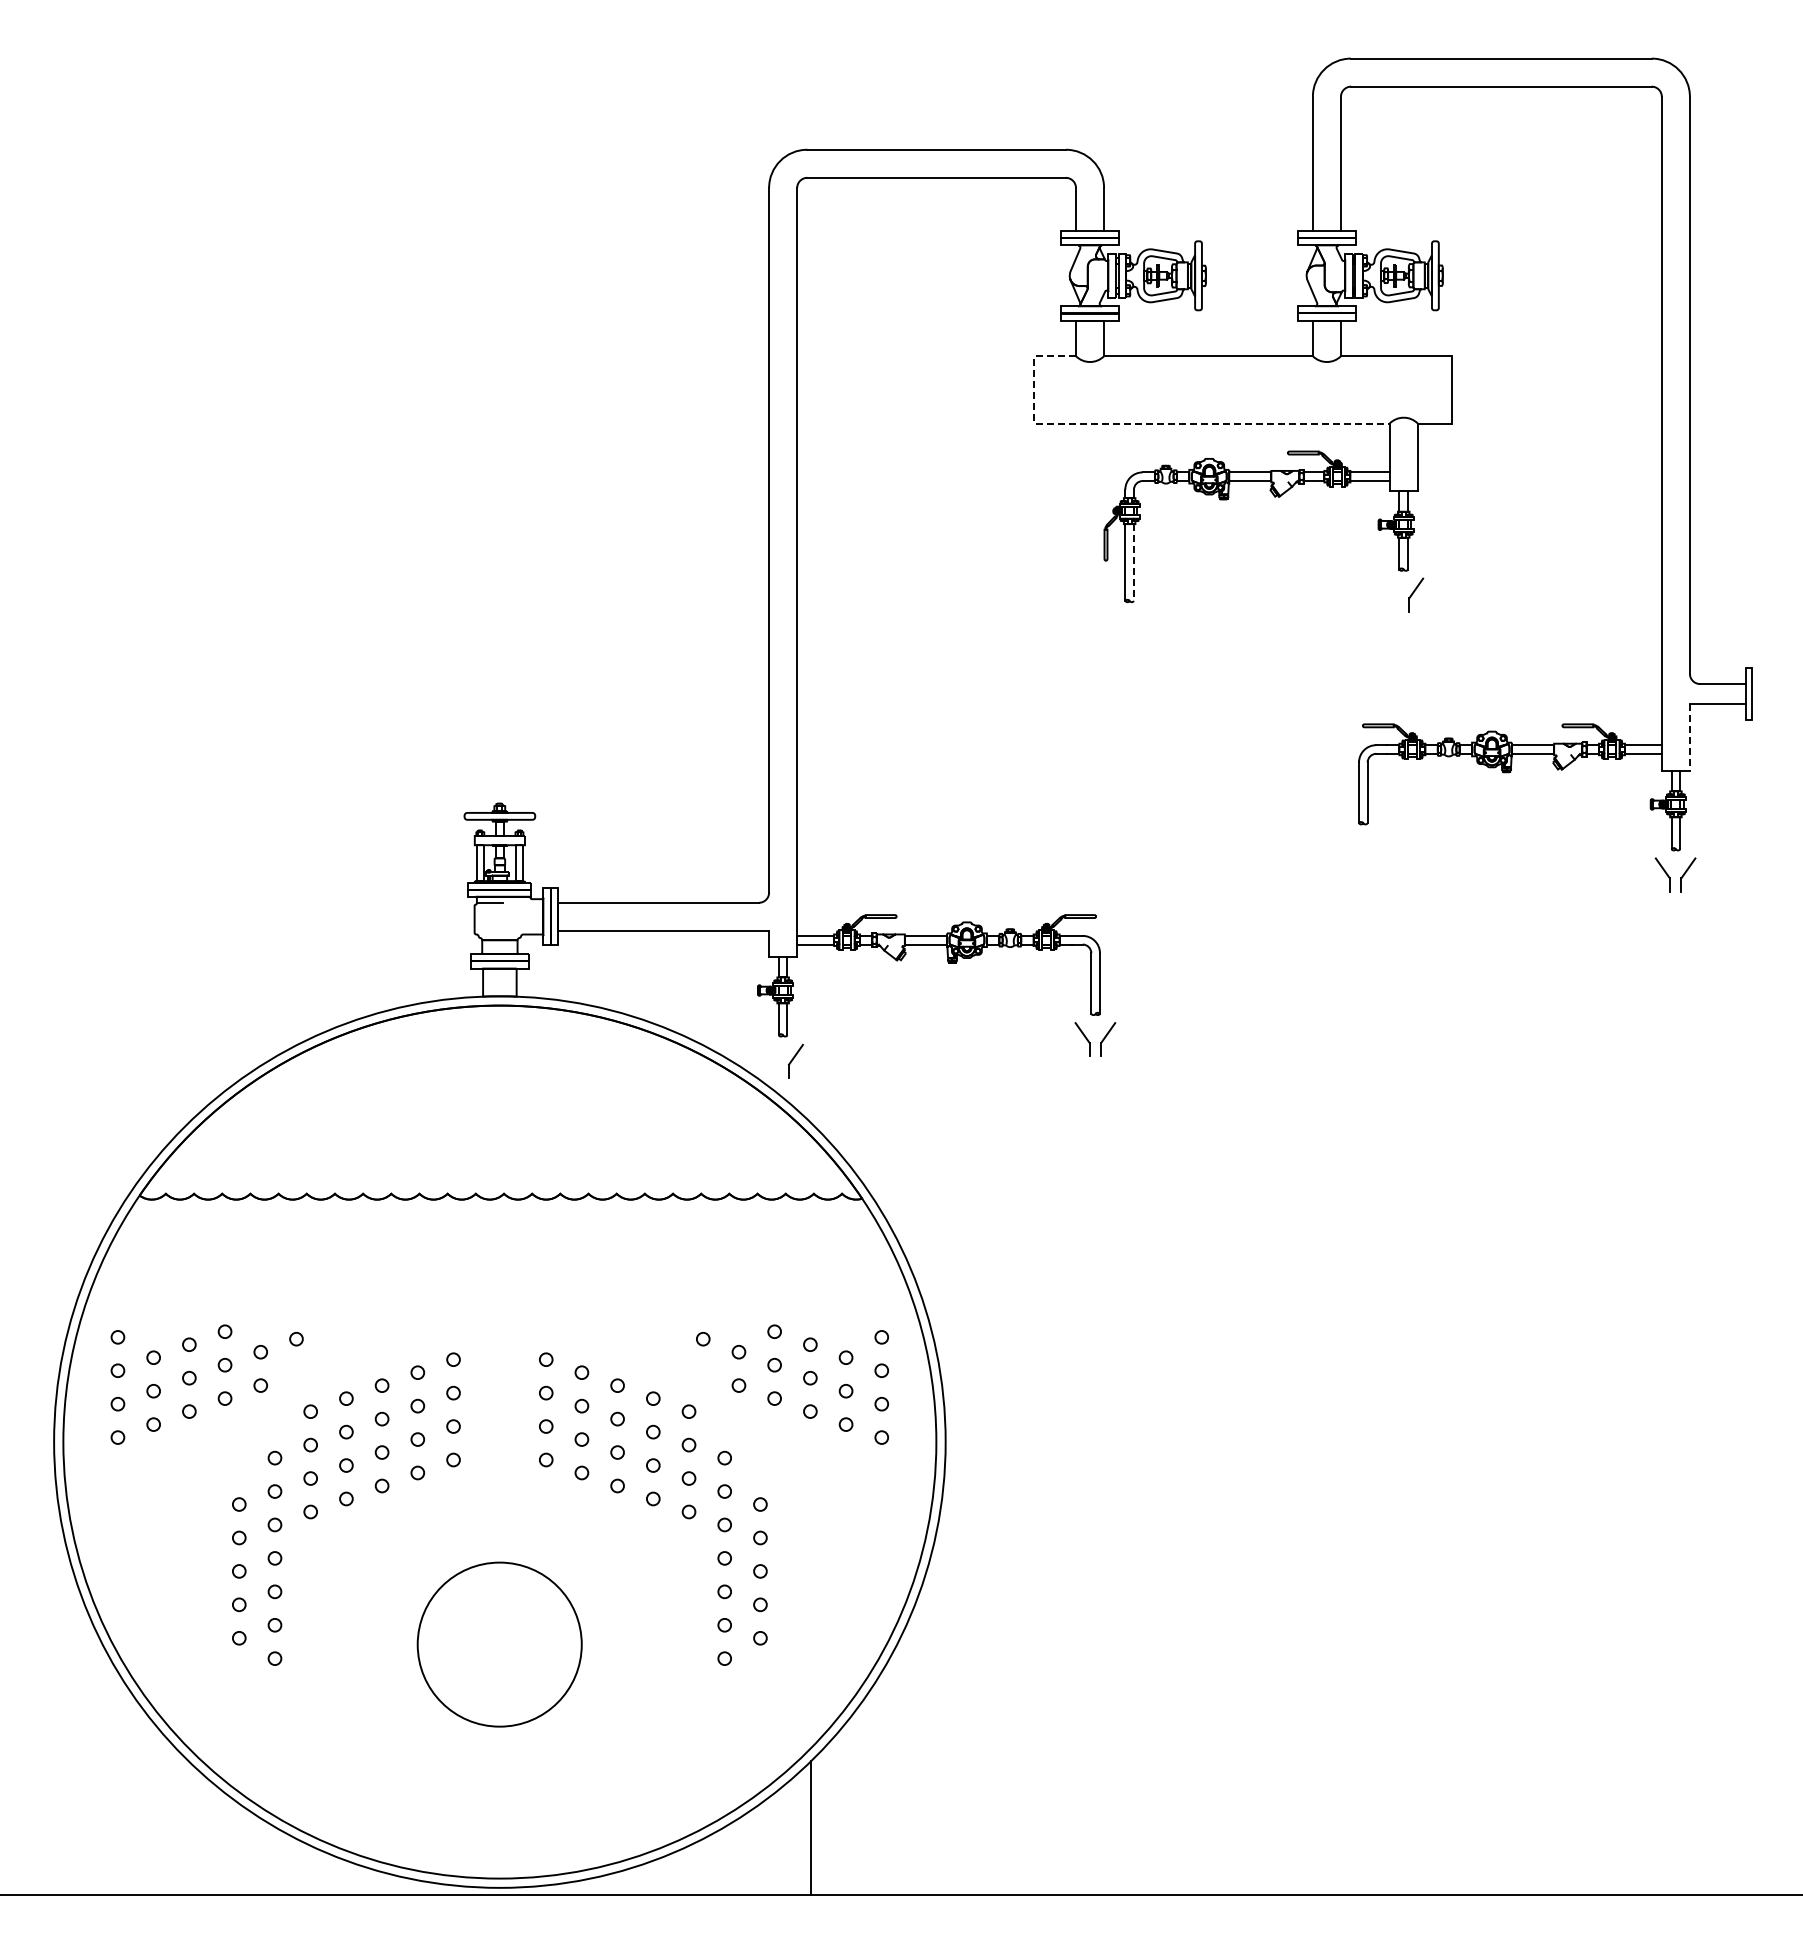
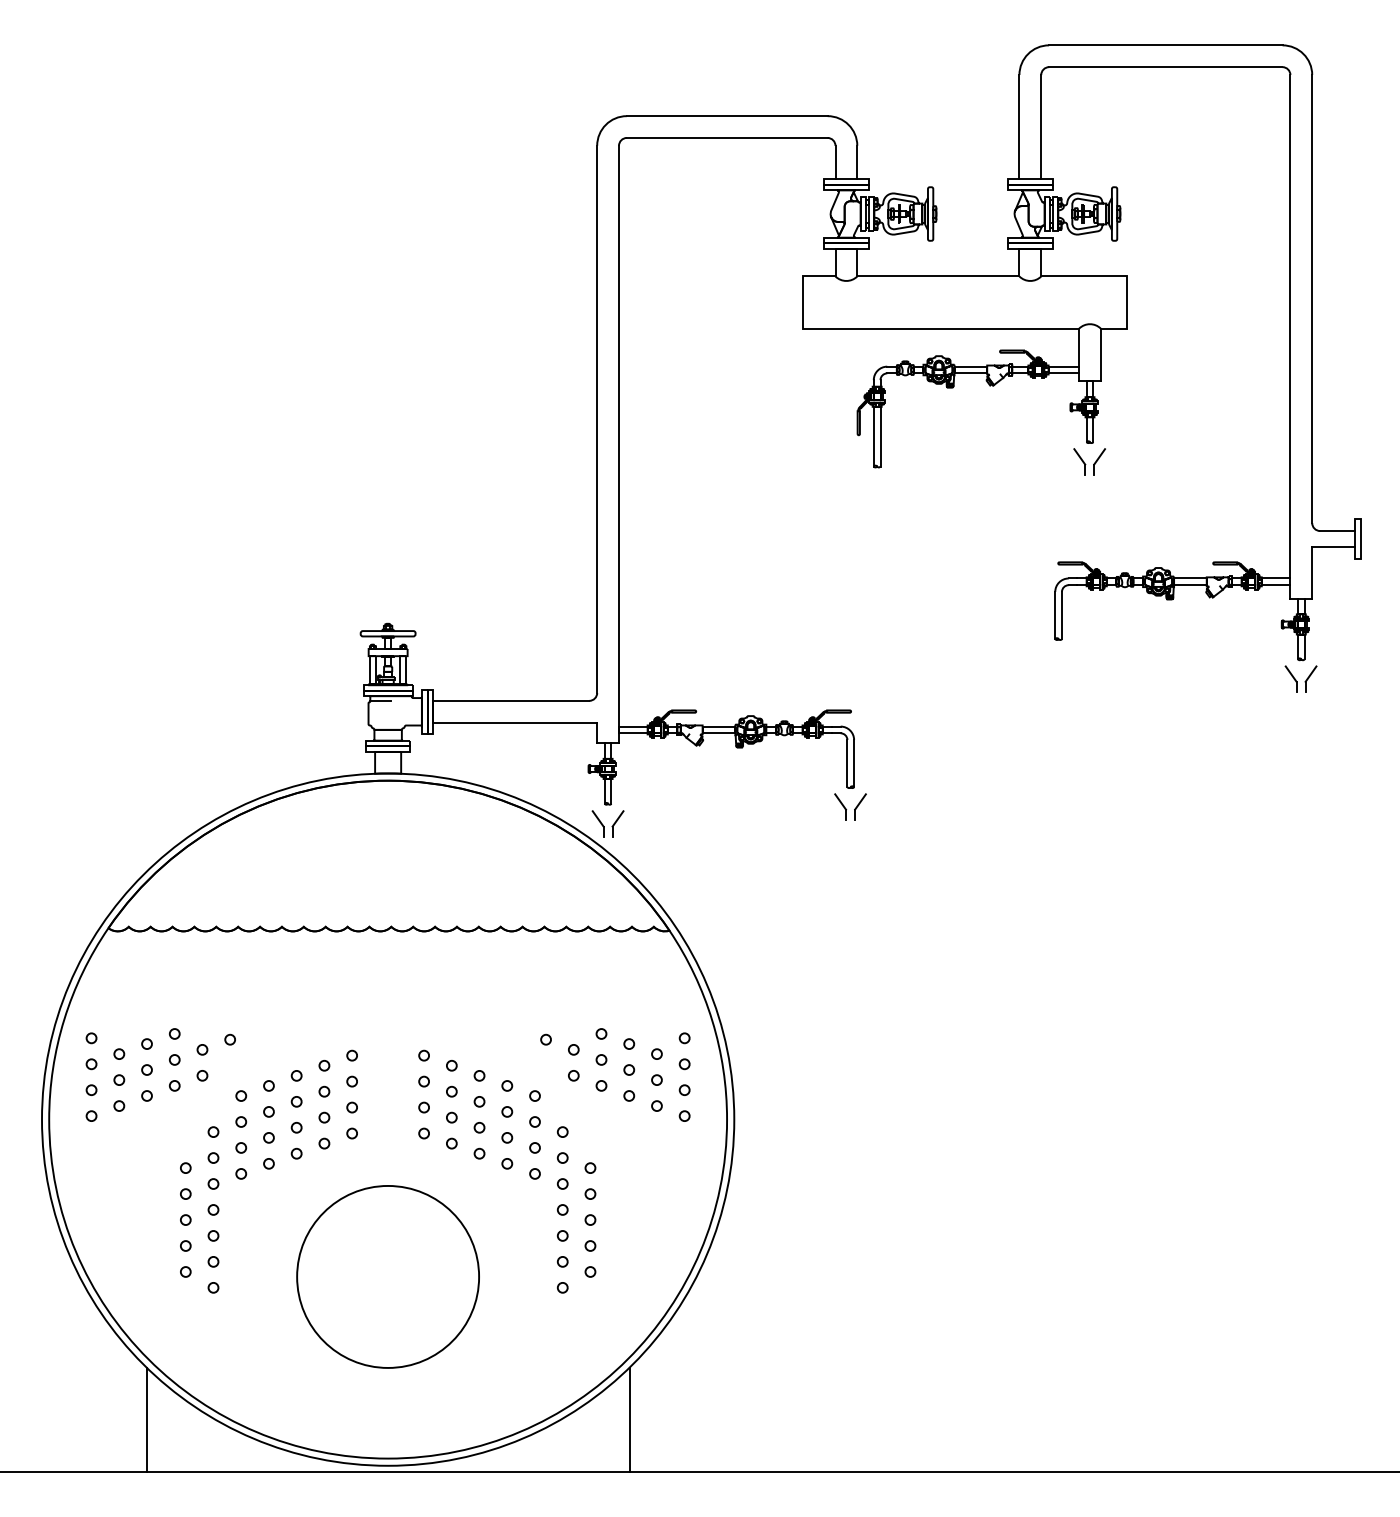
line: (1156, 423) -> (898, 328), dashed -> solid
line: (1133, 563) -> (880, 437), dashed -> solid
part: (1390, 594) -> (1079, 461), added
line: (1689, 738) -> (1311, 573), dashed -> solid
part: (770, 1060) -> (598, 823), added
circle: (499, 1644) -> (387, 1276), size x1.43
line: (188, 1828) -> (146, 1419), added

